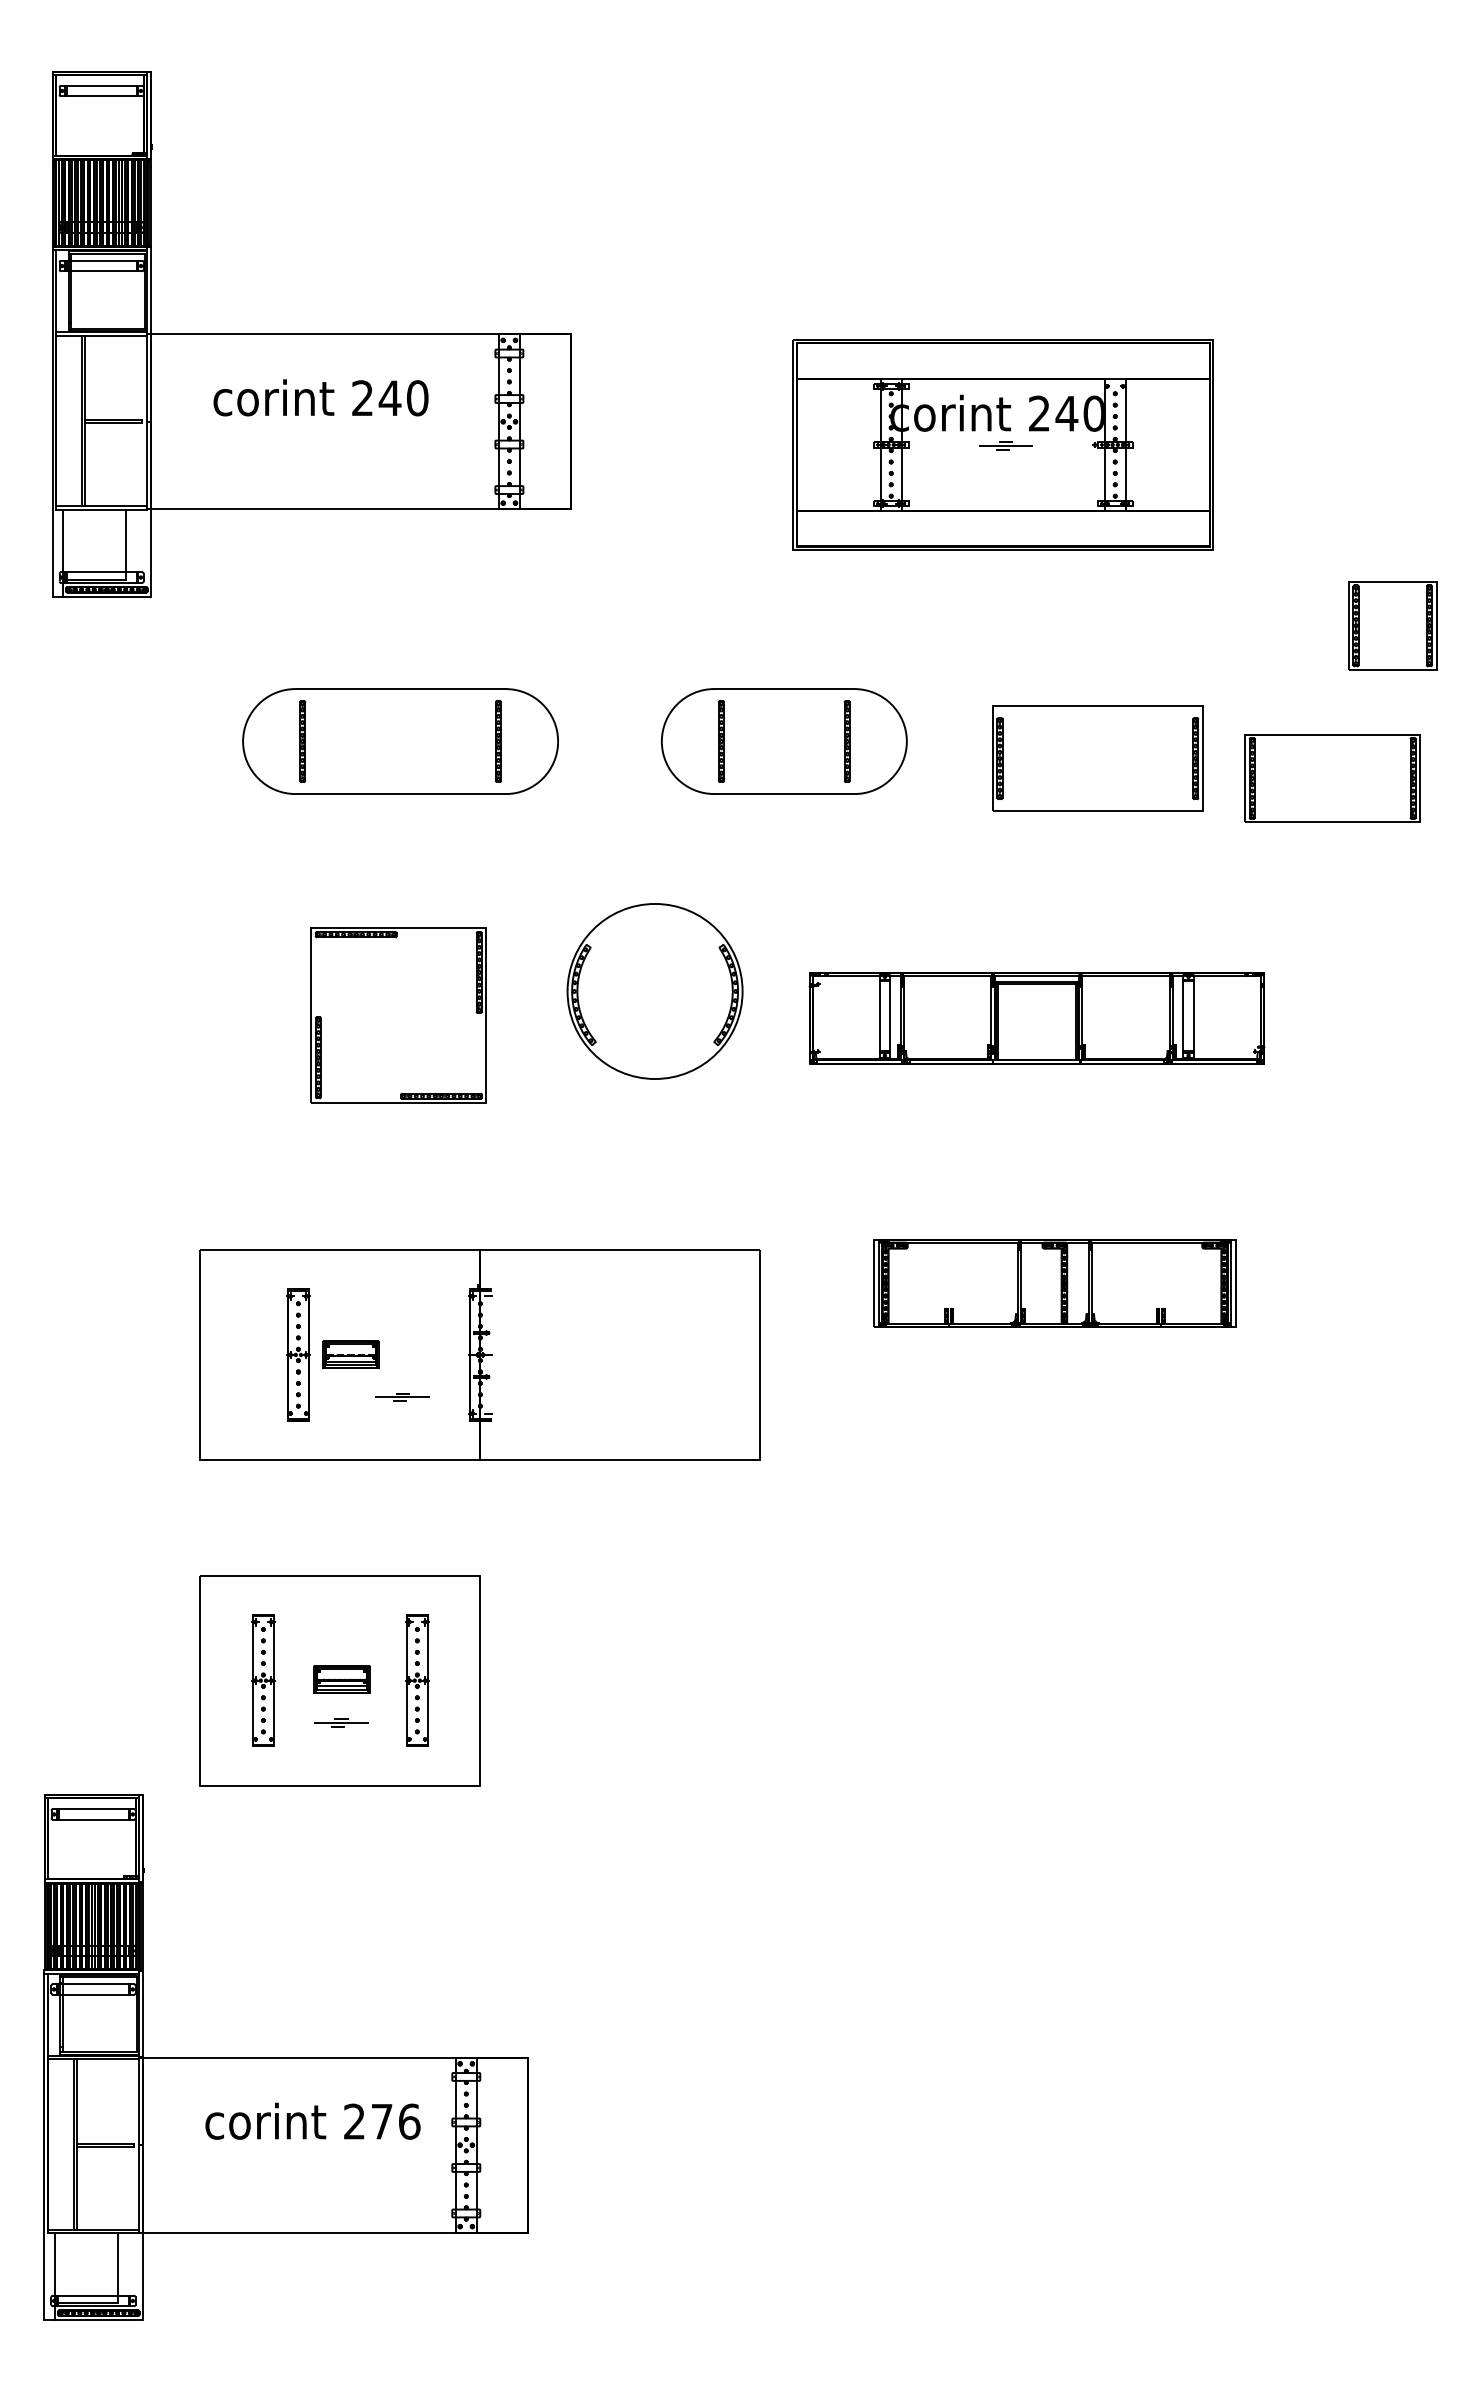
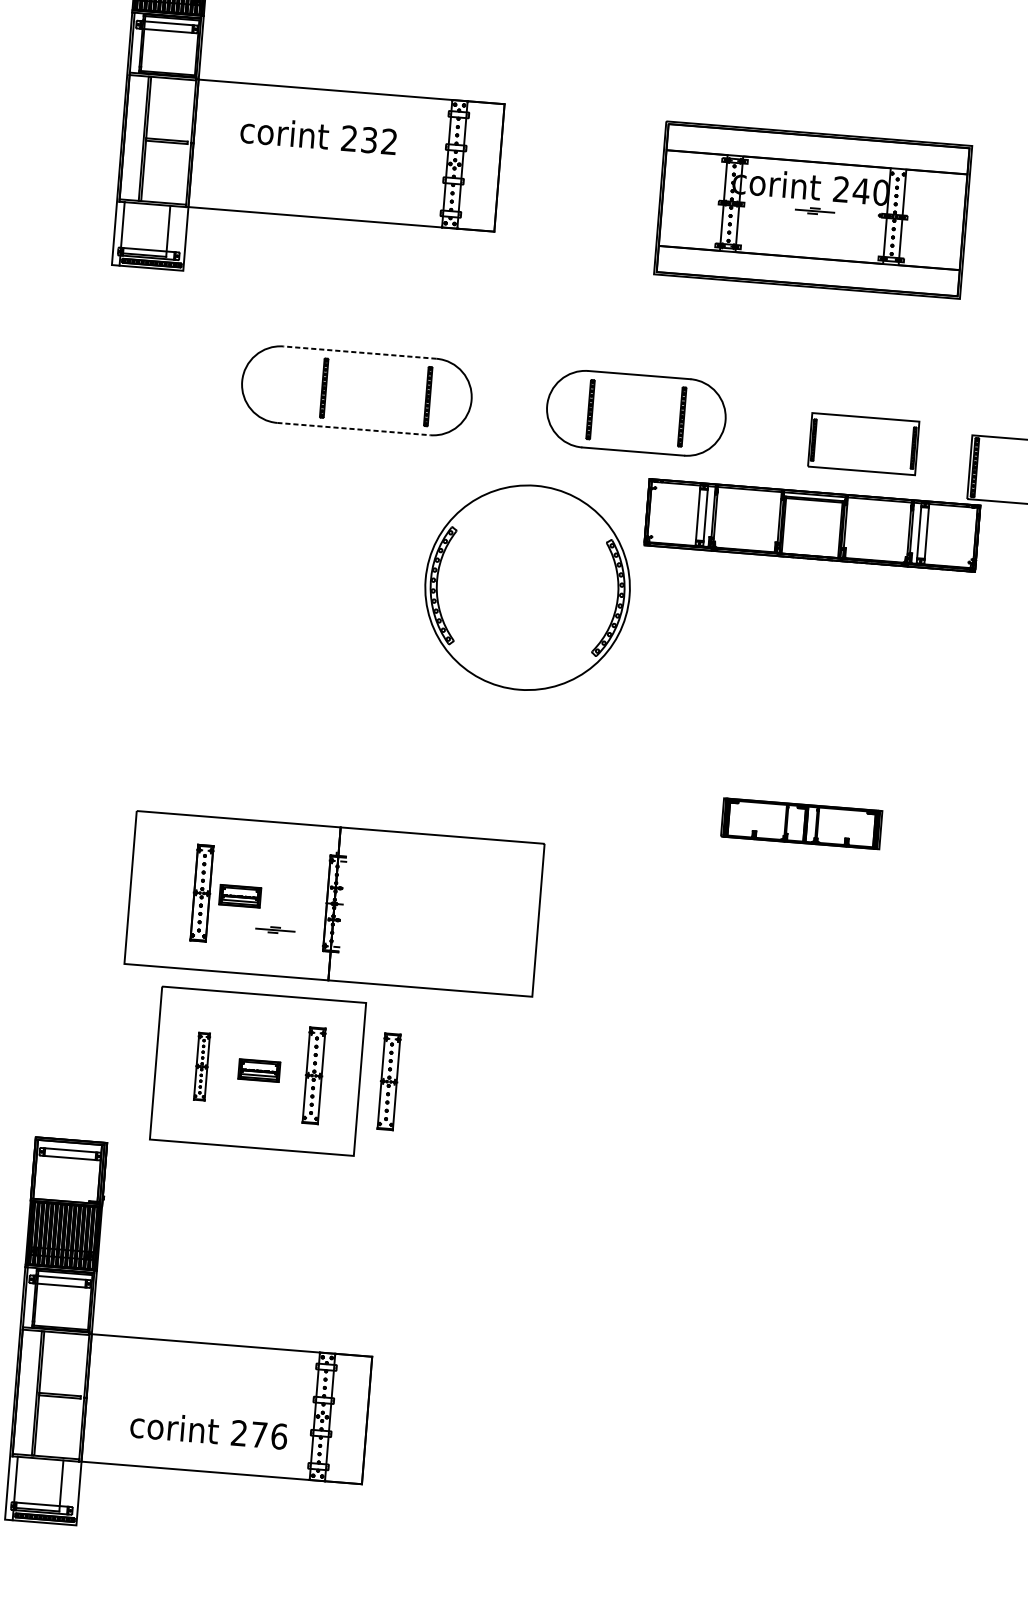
text: (403, 398) -> (379, 141), 240 -> 232
line: (400, 689) -> (359, 352), solid -> dashed
part: (302, 741) -> (324, 388), moved
part: (1097, 758) -> (863, 444), size x0.7
line: (401, 794) -> (354, 429), solid -> dashed
part: (654, 991) -> (527, 587), size x1.6
part: (398, 1015) -> (339, 590), removed
part: (1036, 1018) -> (812, 525), moved
part: (1054, 1283) -> (801, 823), size x0.6
part: (479, 1354) -> (333, 903), moved
part: (263, 1680) -> (202, 1066), size x0.7
part: (520, 1680) -> (389, 1081), added
part: (341, 1722) -> (256, 1101), removed
text: (312, 2120) -> (208, 1429), moved

